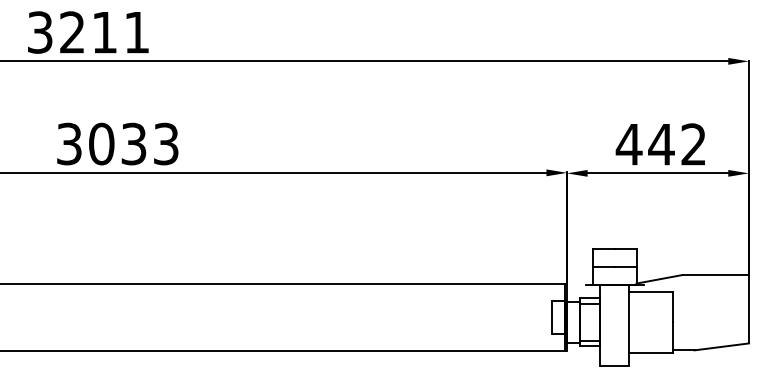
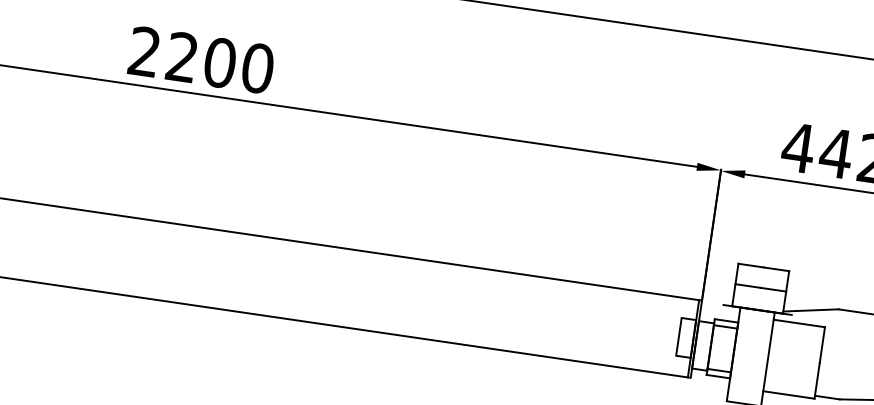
text: (118, 143) -> (202, 59), 3033 -> 2200

